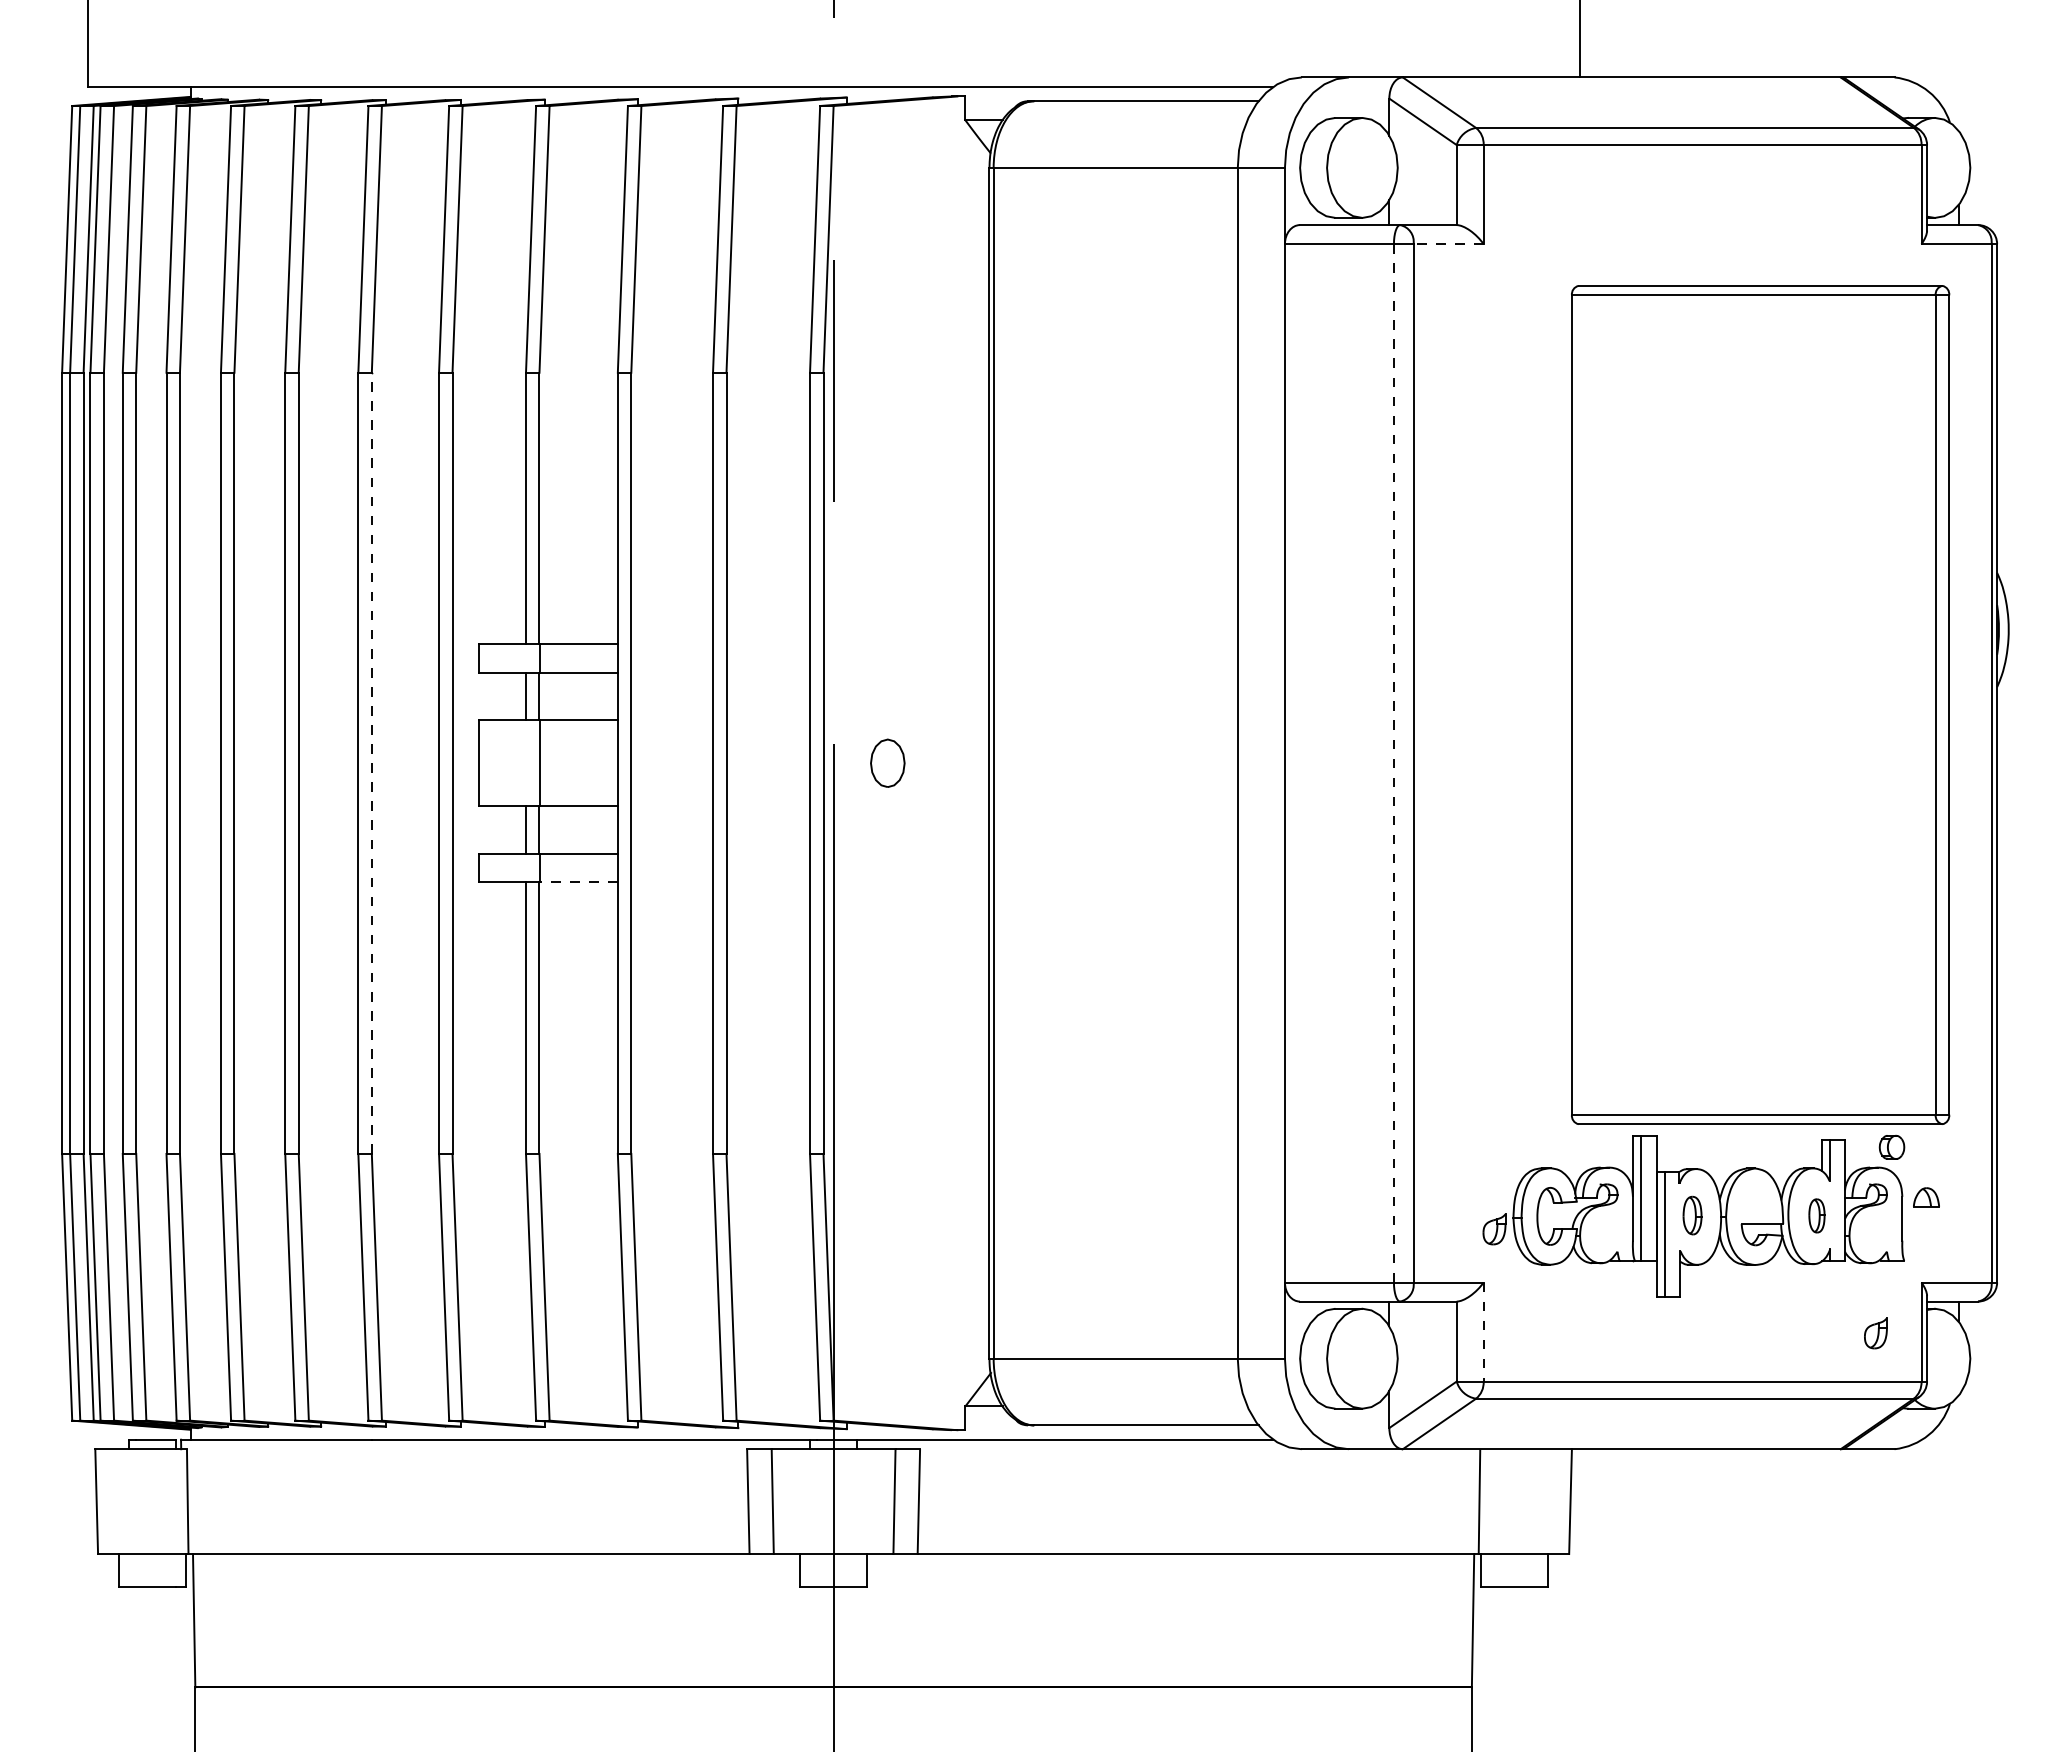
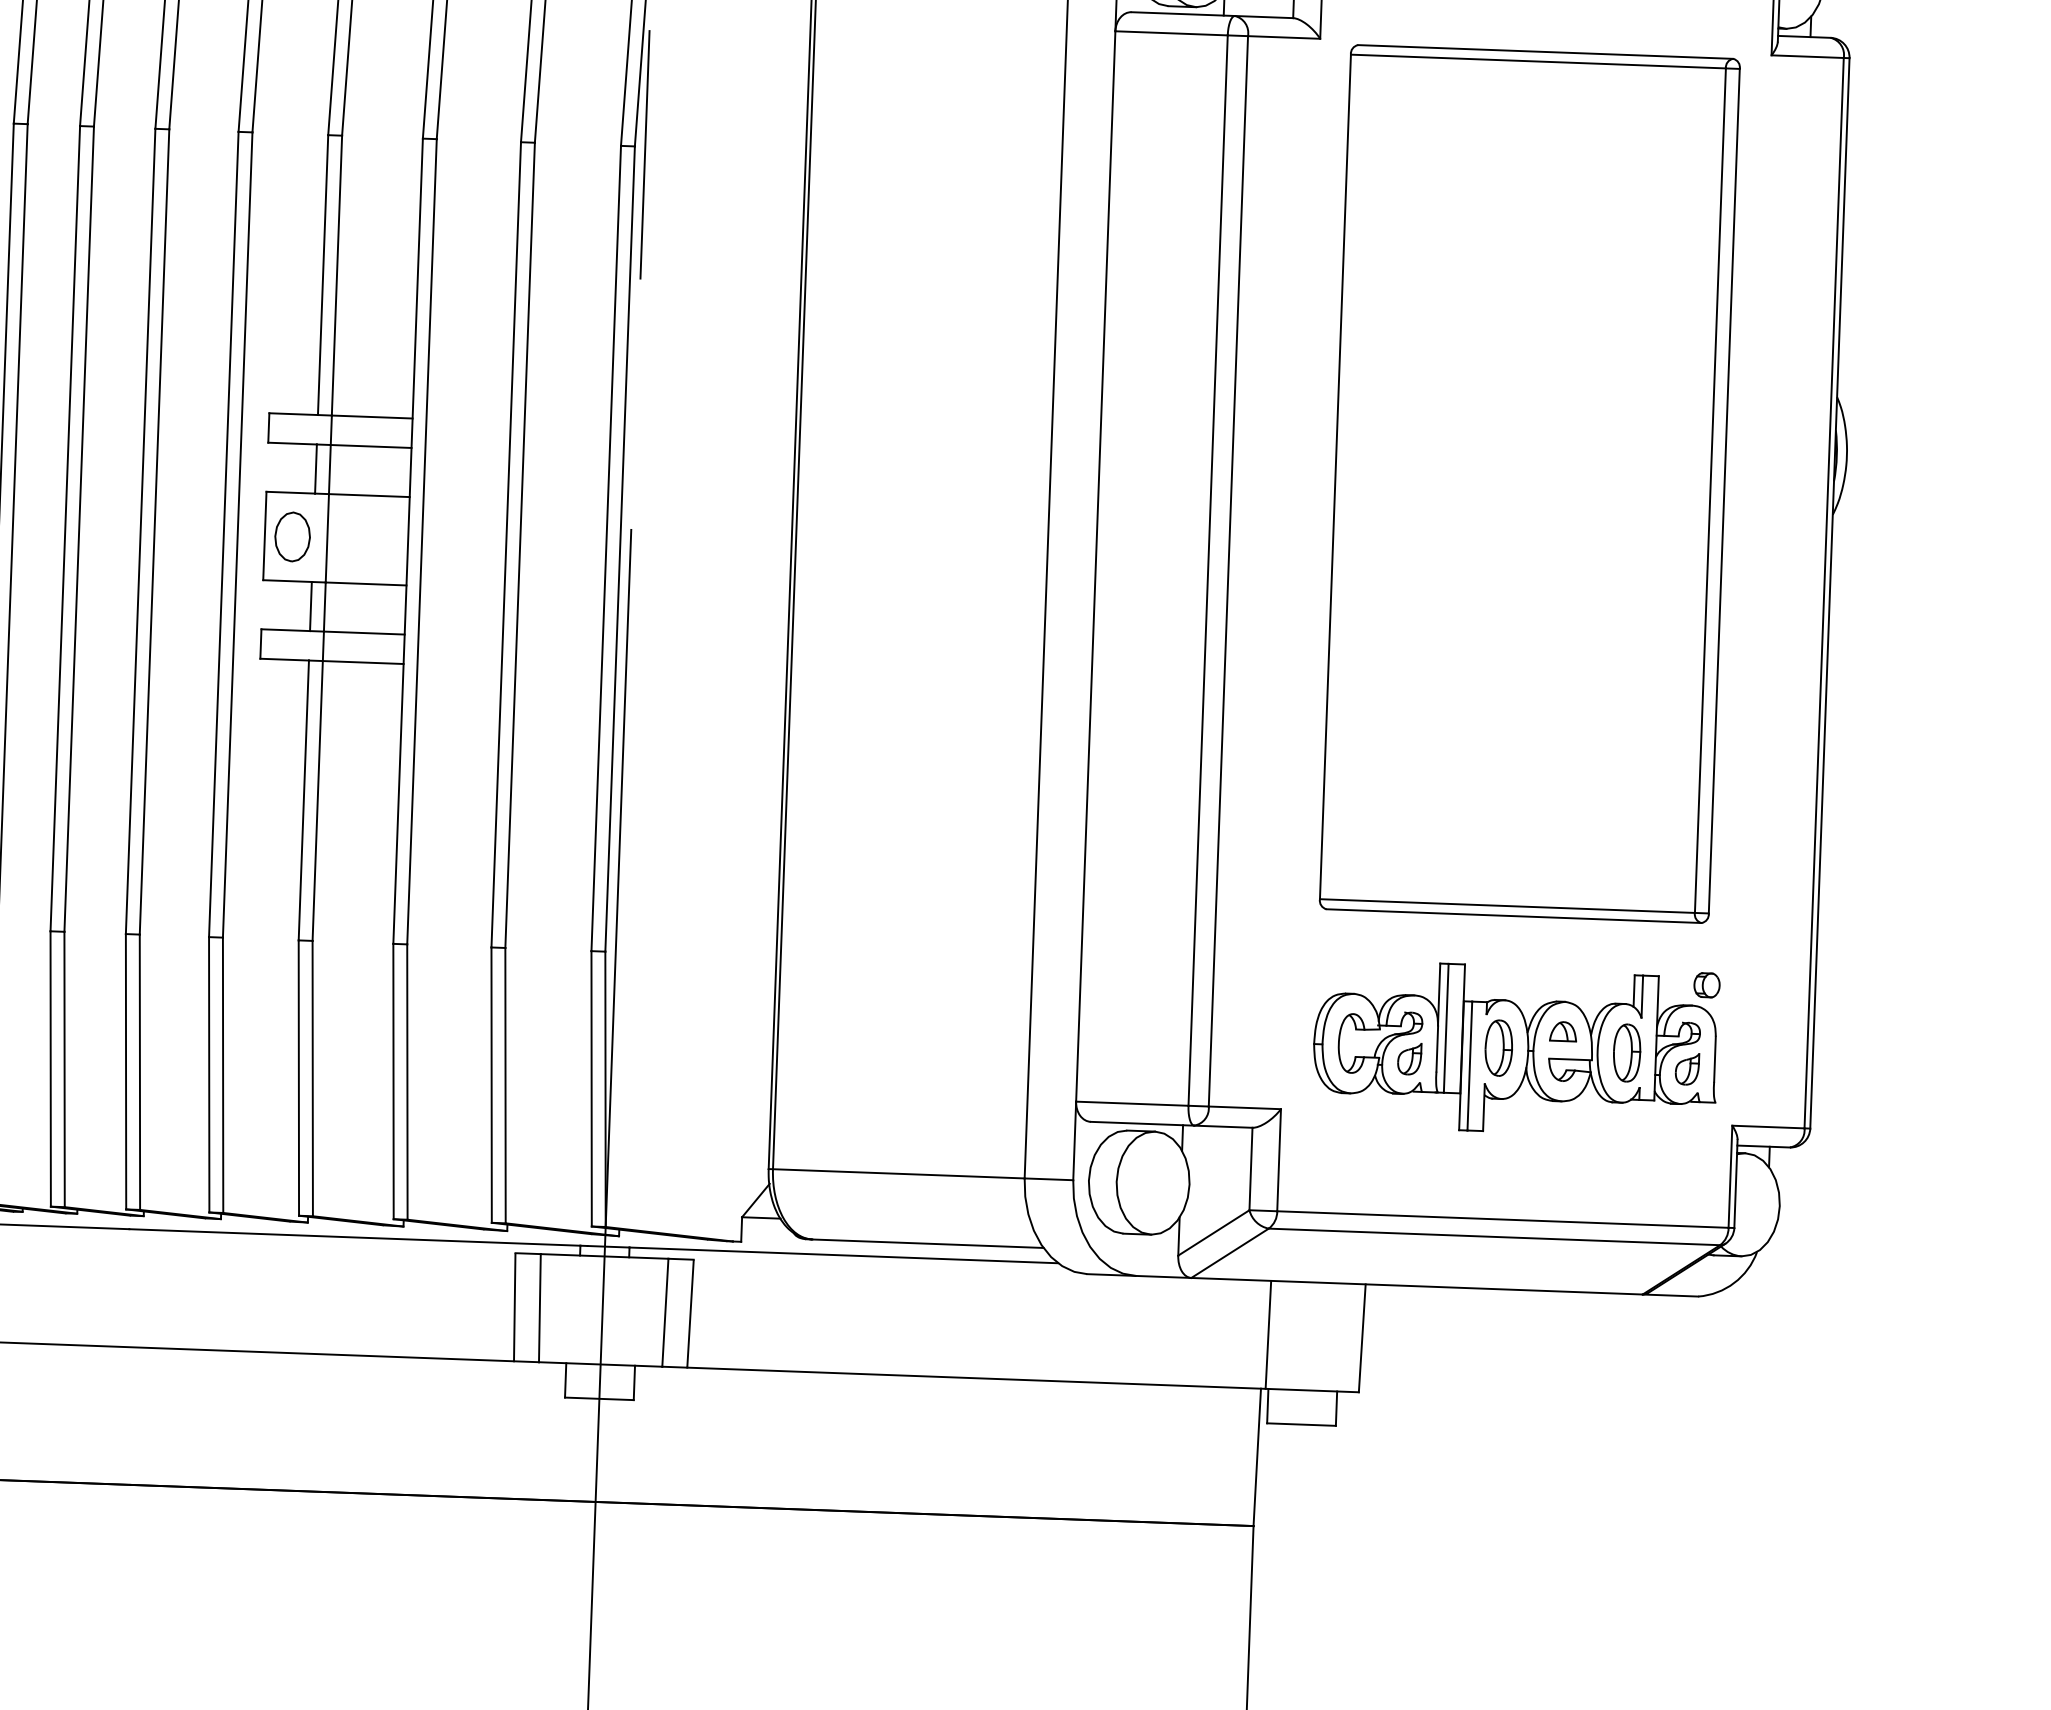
line: (1448, 244) -> (1283, 37), dashed -> solid
part: (1760, 704) -> (1529, 483), moved
part: (887, 762) -> (292, 536), moved
line: (1393, 762) -> (1207, 569), dashed -> solid
line: (371, 763) -> (154, 532), dashed -> solid
line: (578, 882) -> (363, 662), dashed -> solid
part: (1926, 1197) -> (1563, 1031), moved
part: (1692, 1215) -> (1498, 1047), size x1.43
part: (1816, 1215) -> (1626, 1052), size x1.67
part: (1494, 1229) -> (1409, 1059), moved
line: (1483, 1332) -> (1278, 1160), dashed -> solid
part: (1875, 1333) -> (1686, 1069), moved

